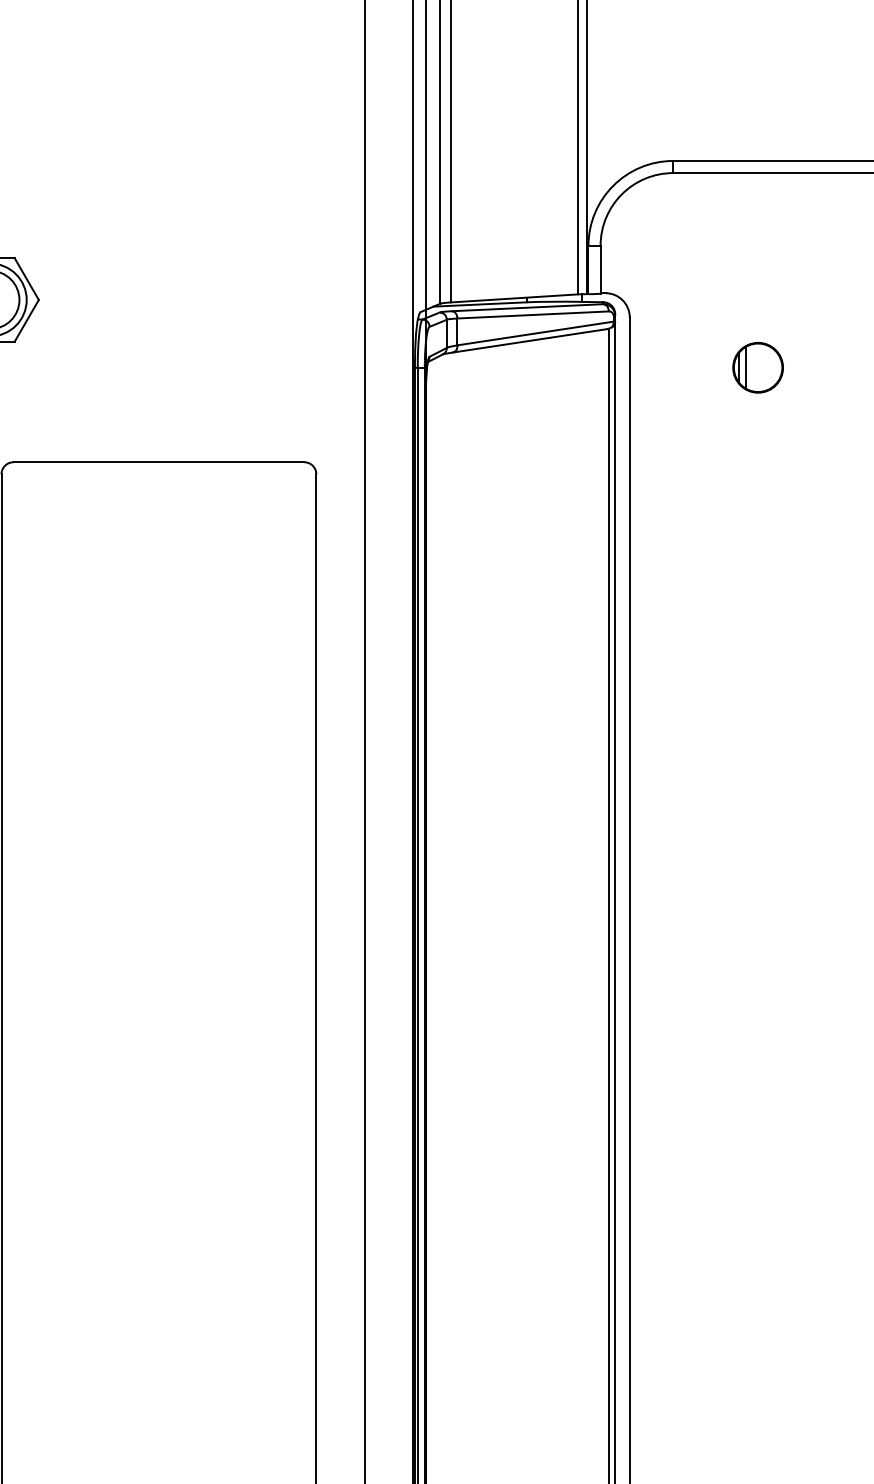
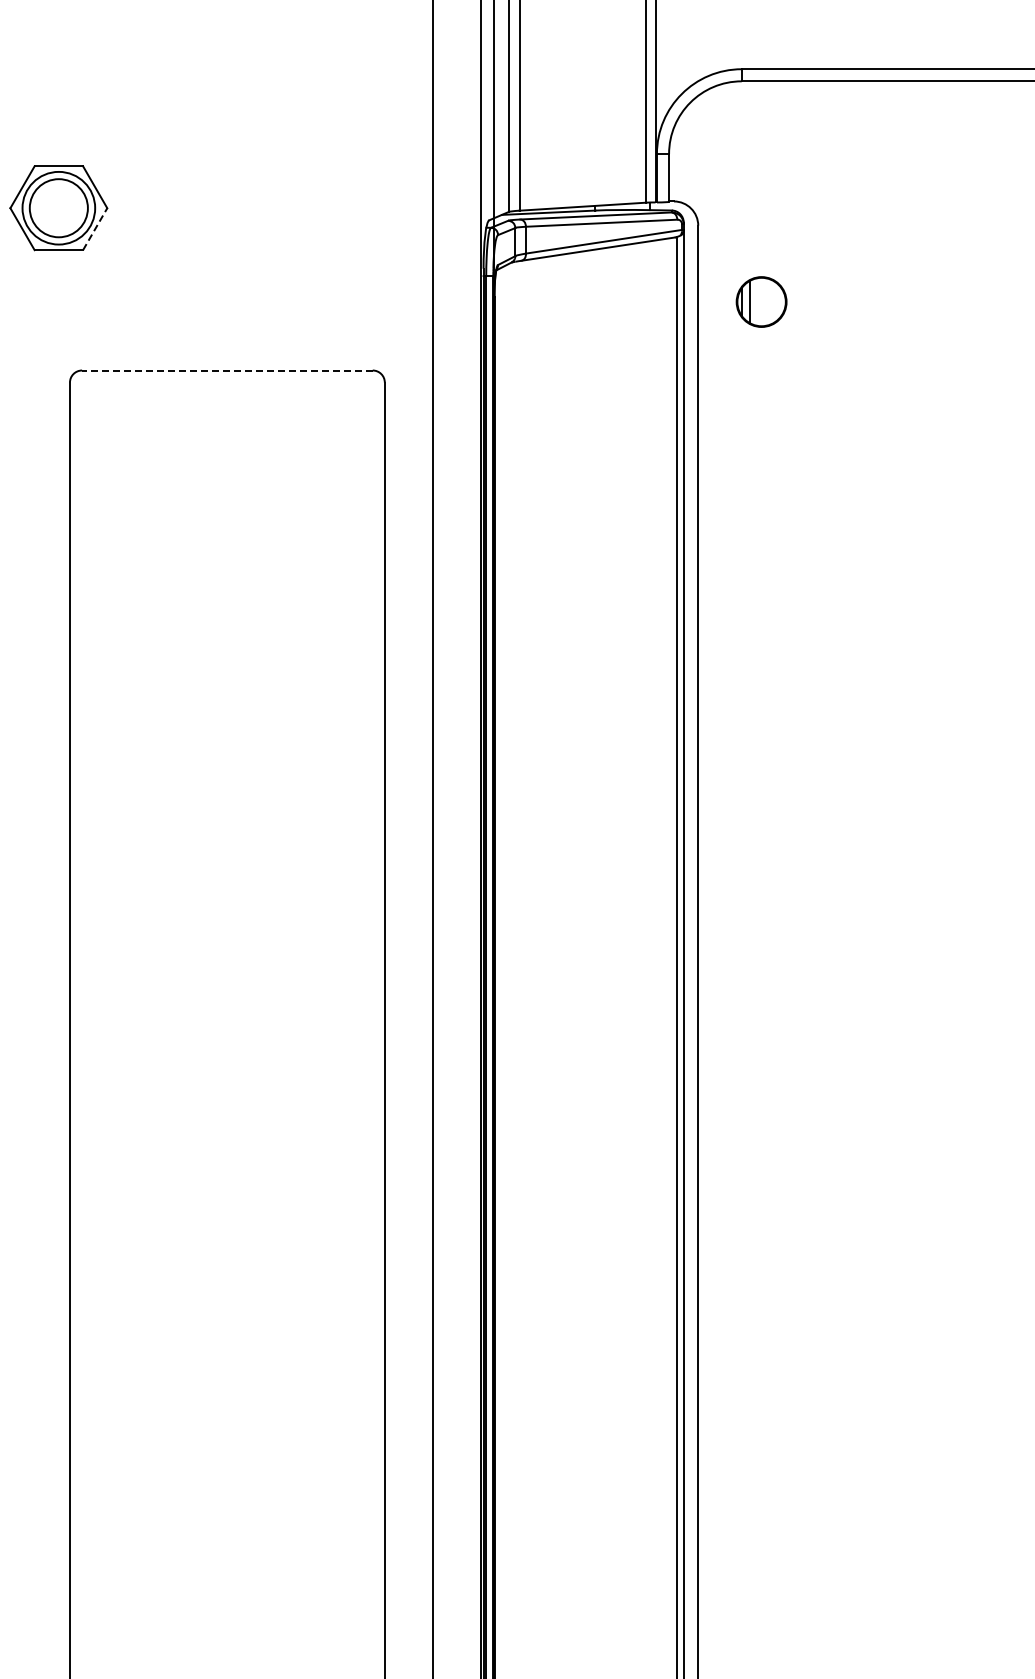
line: (27, 320) -> (95, 228), solid -> dashed
part: (758, 367) -> (761, 301), moved
line: (158, 462) -> (226, 370), solid -> dashed

